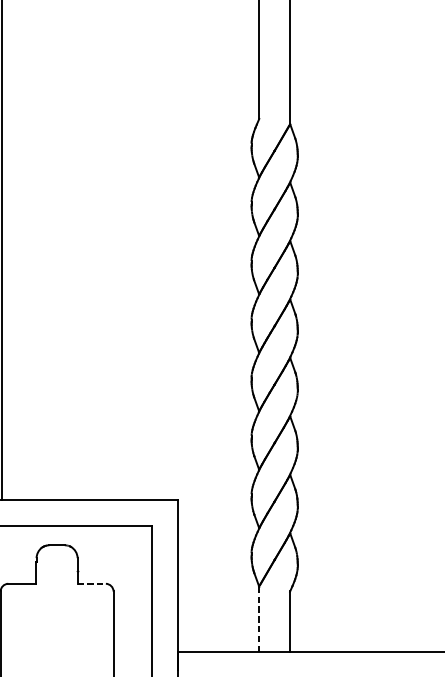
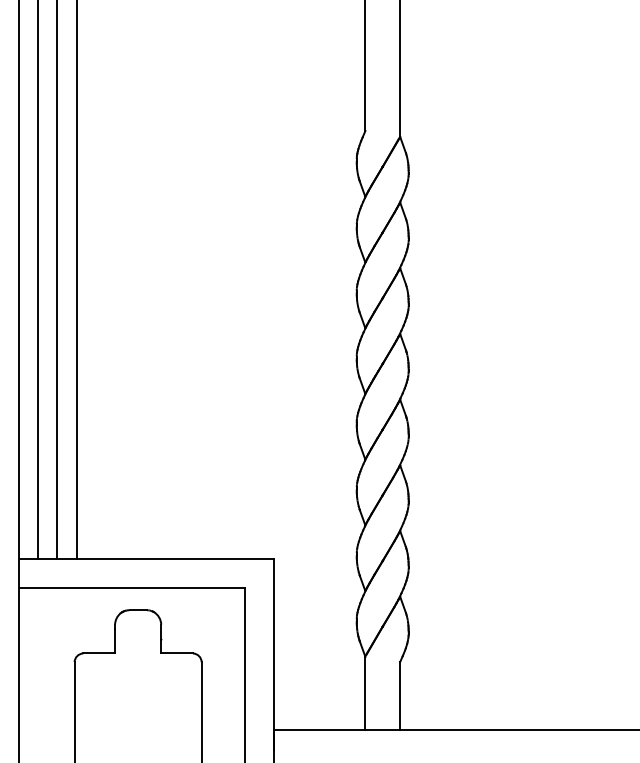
line: (92, 583) -> (177, 653), dashed -> solid
line: (259, 619) -> (365, 693), dashed -> solid

